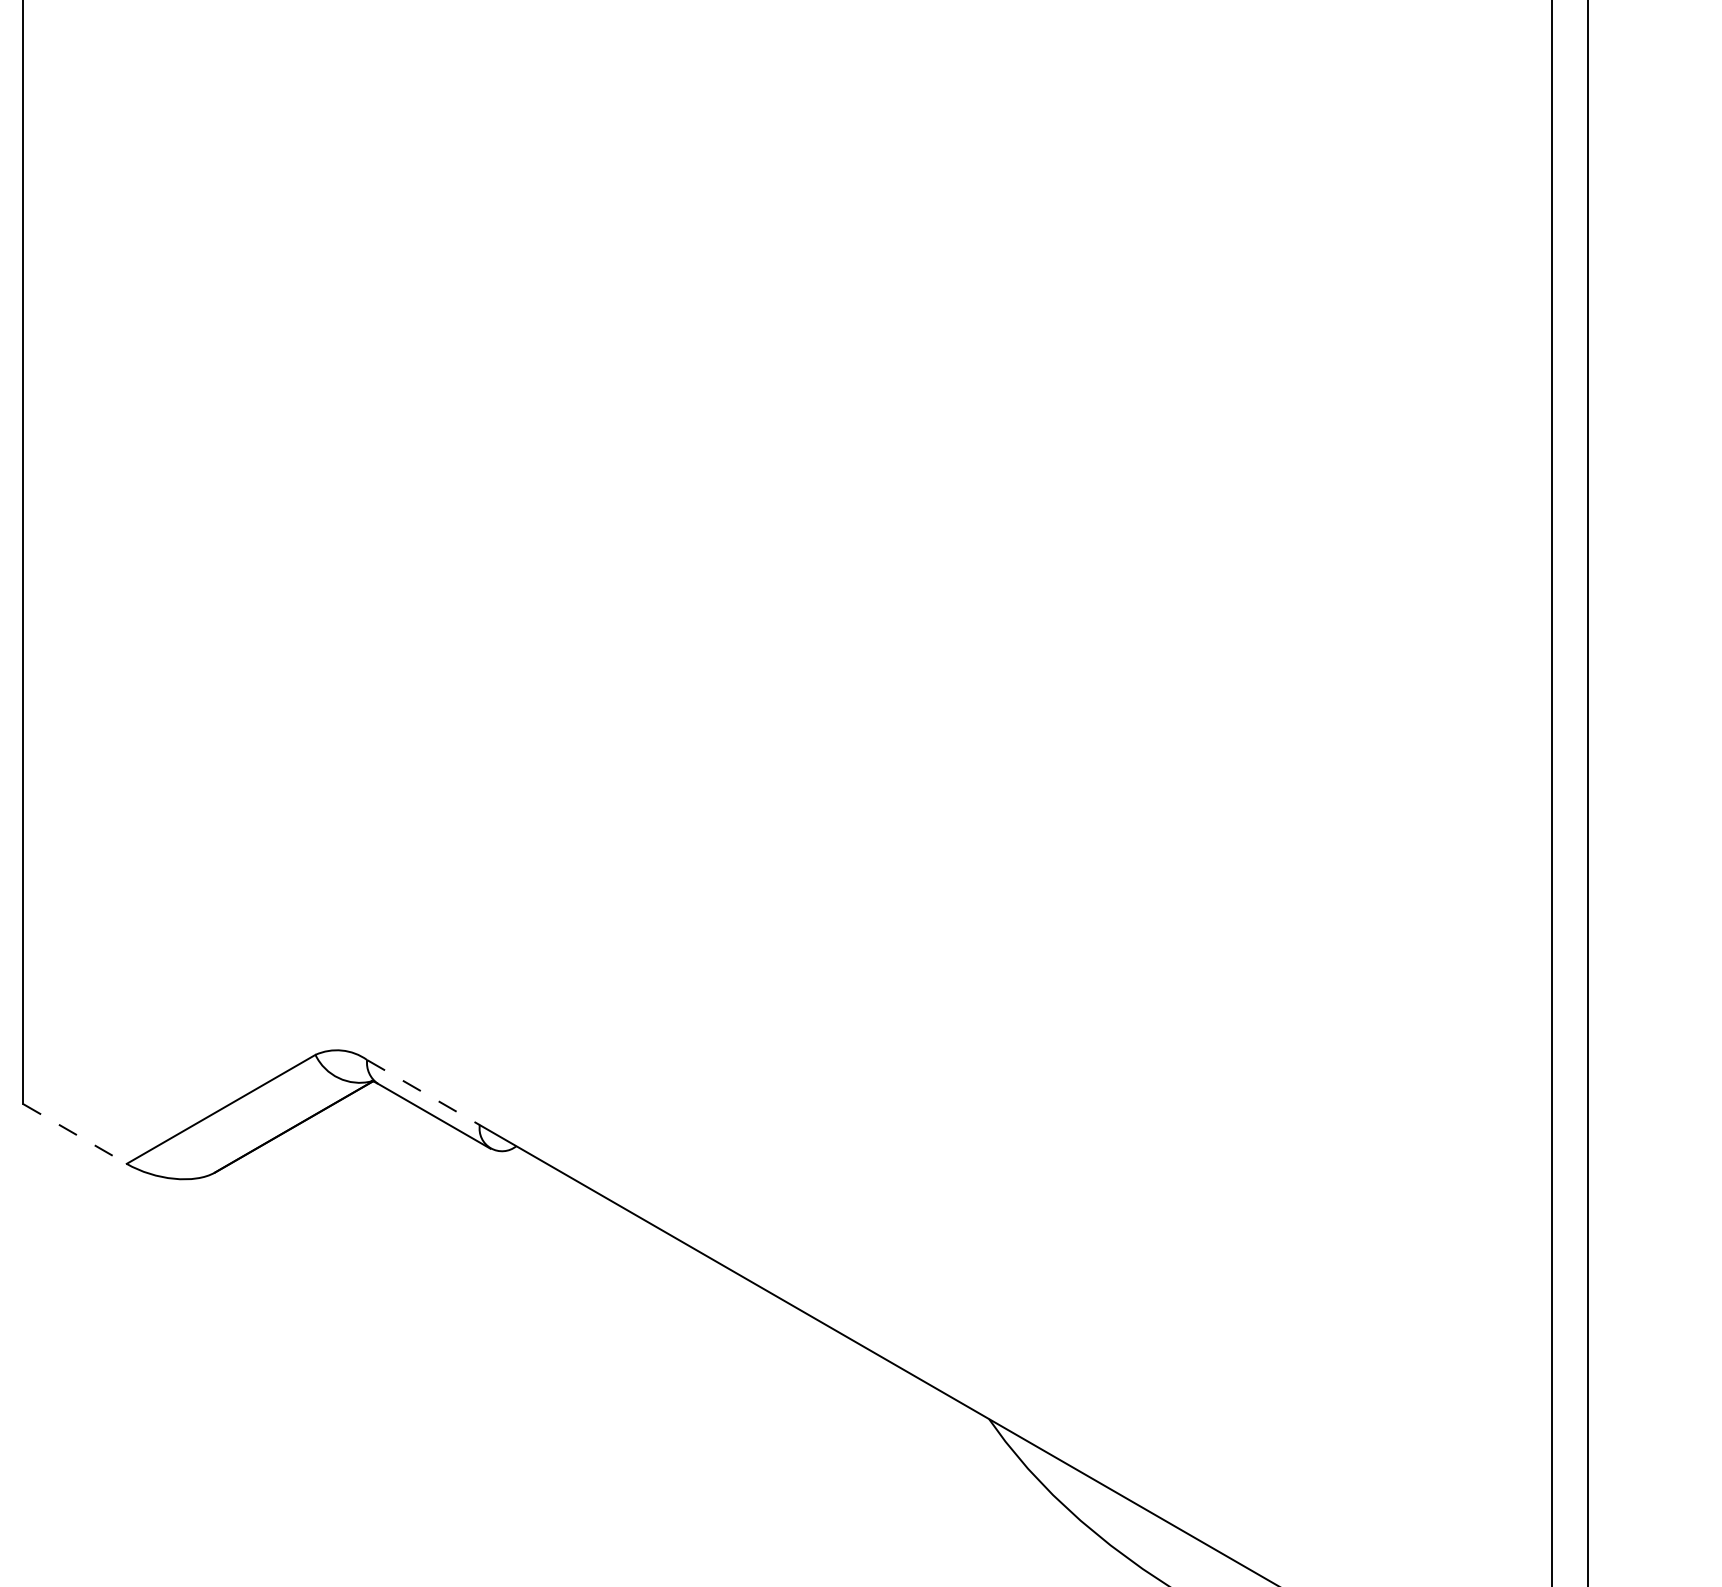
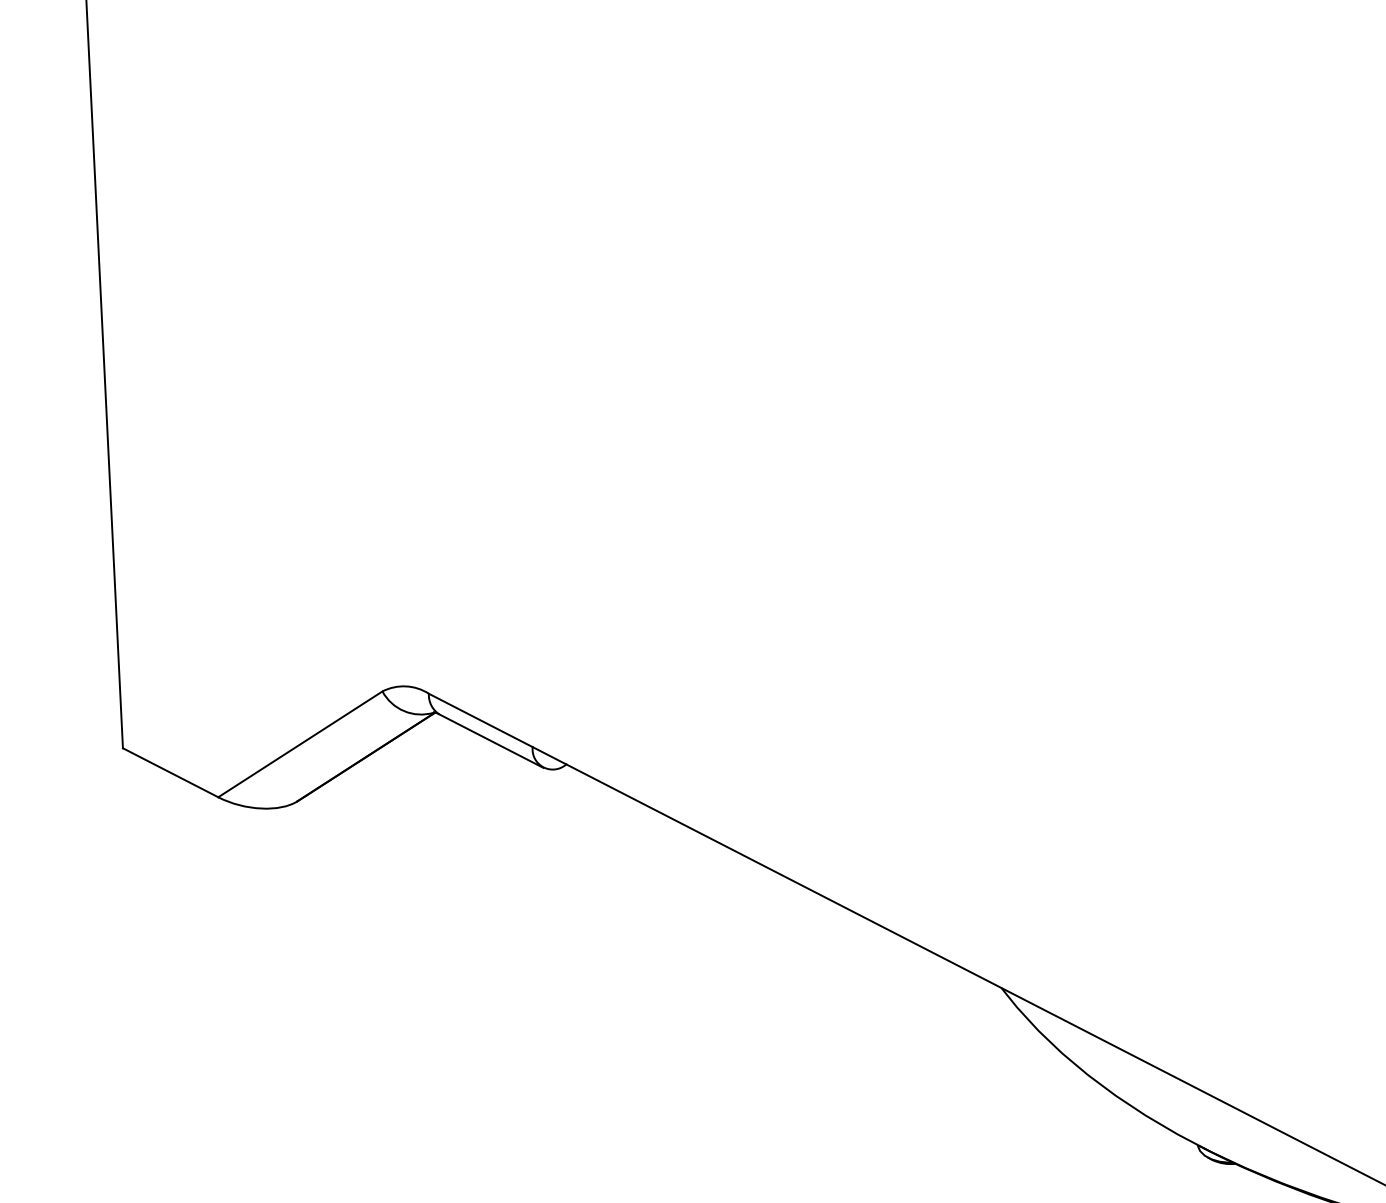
line: (423, 1092) -> (480, 720), dashed -> solid
line: (74, 1133) -> (170, 772), dashed -> solid

